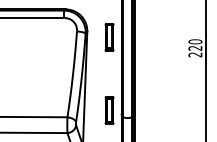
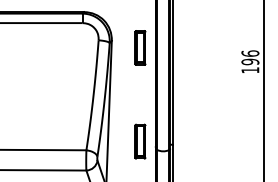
text: (195, 47) -> (250, 61), 220 -> 196

